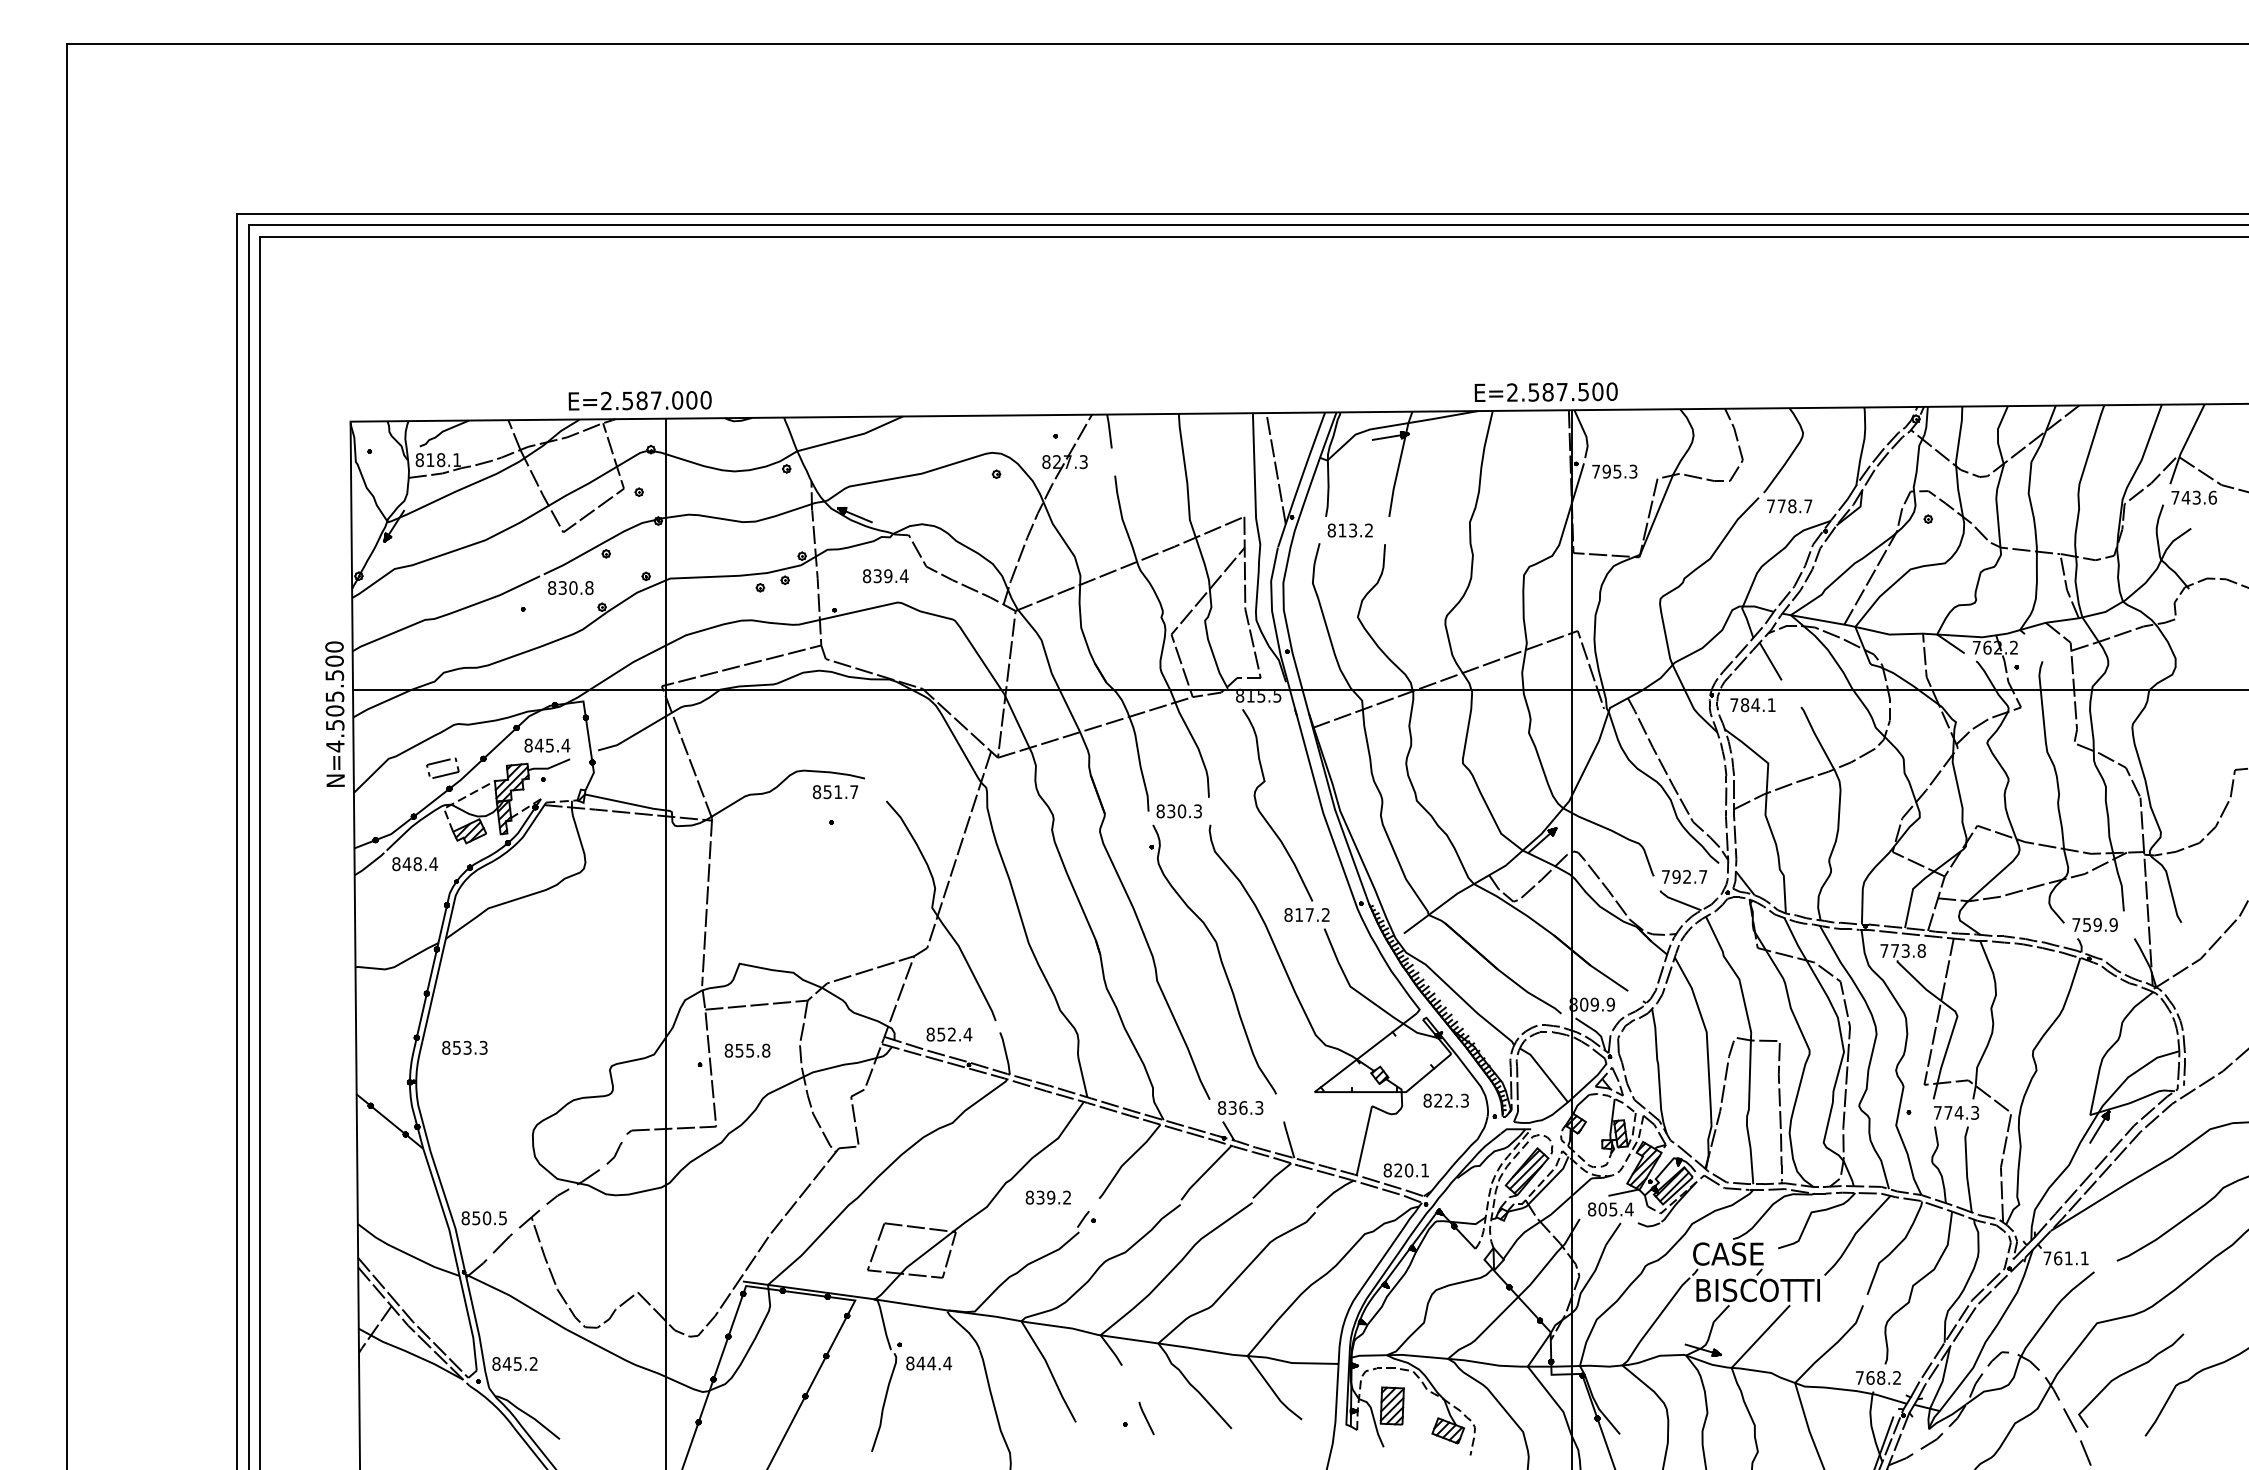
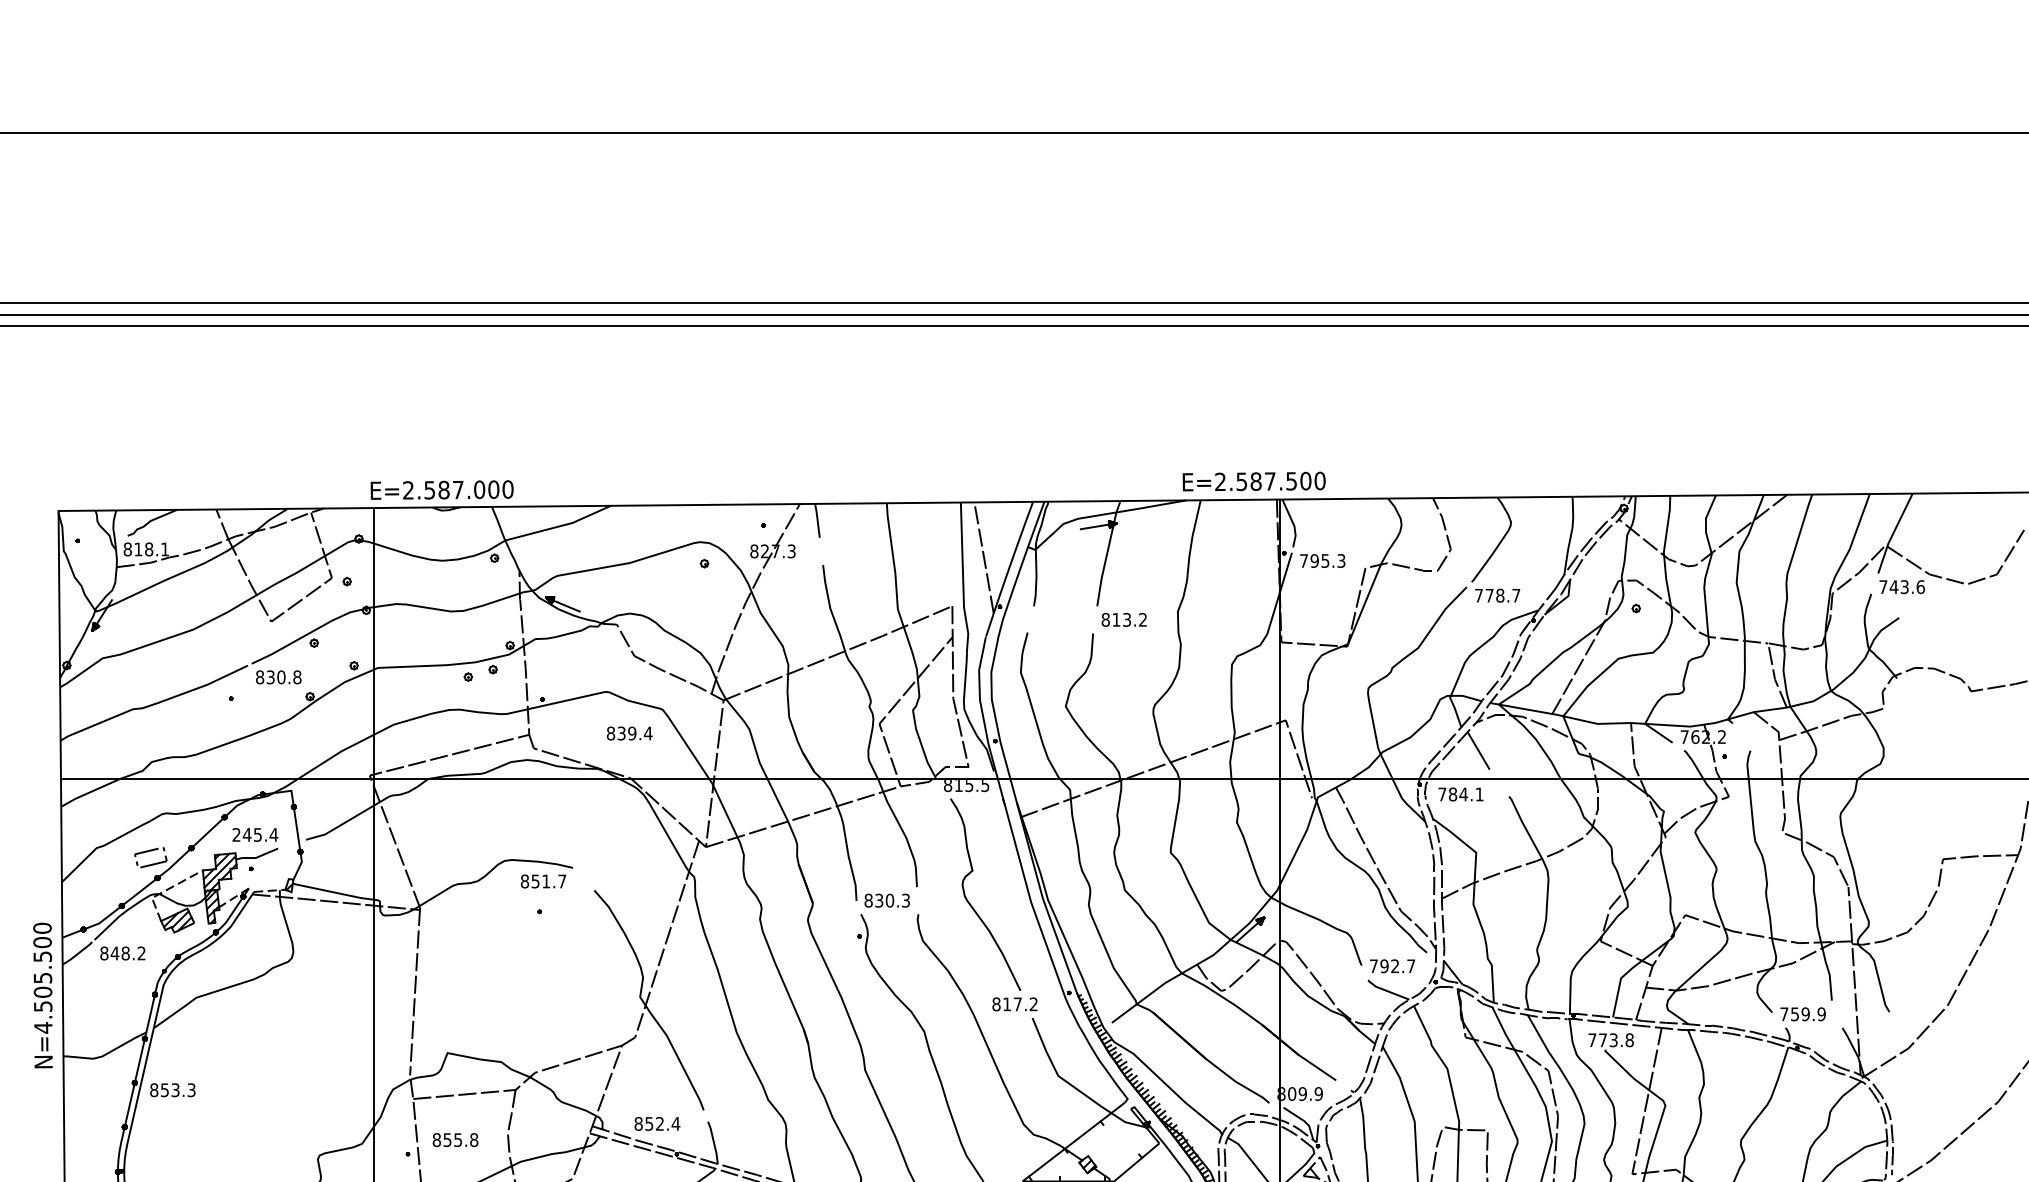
text: (639, 400) -> (441, 489), moved
text: (1349, 530) -> (1123, 619), moved
text: (885, 576) -> (629, 733), moved
text: (334, 713) -> (42, 994), moved
text: (528, 745) -> (236, 834), 845.4 -> 245.4
text: (433, 863) -> (141, 952), 848.4 -> 848.2
text: (464, 1047) -> (172, 1089), moved

